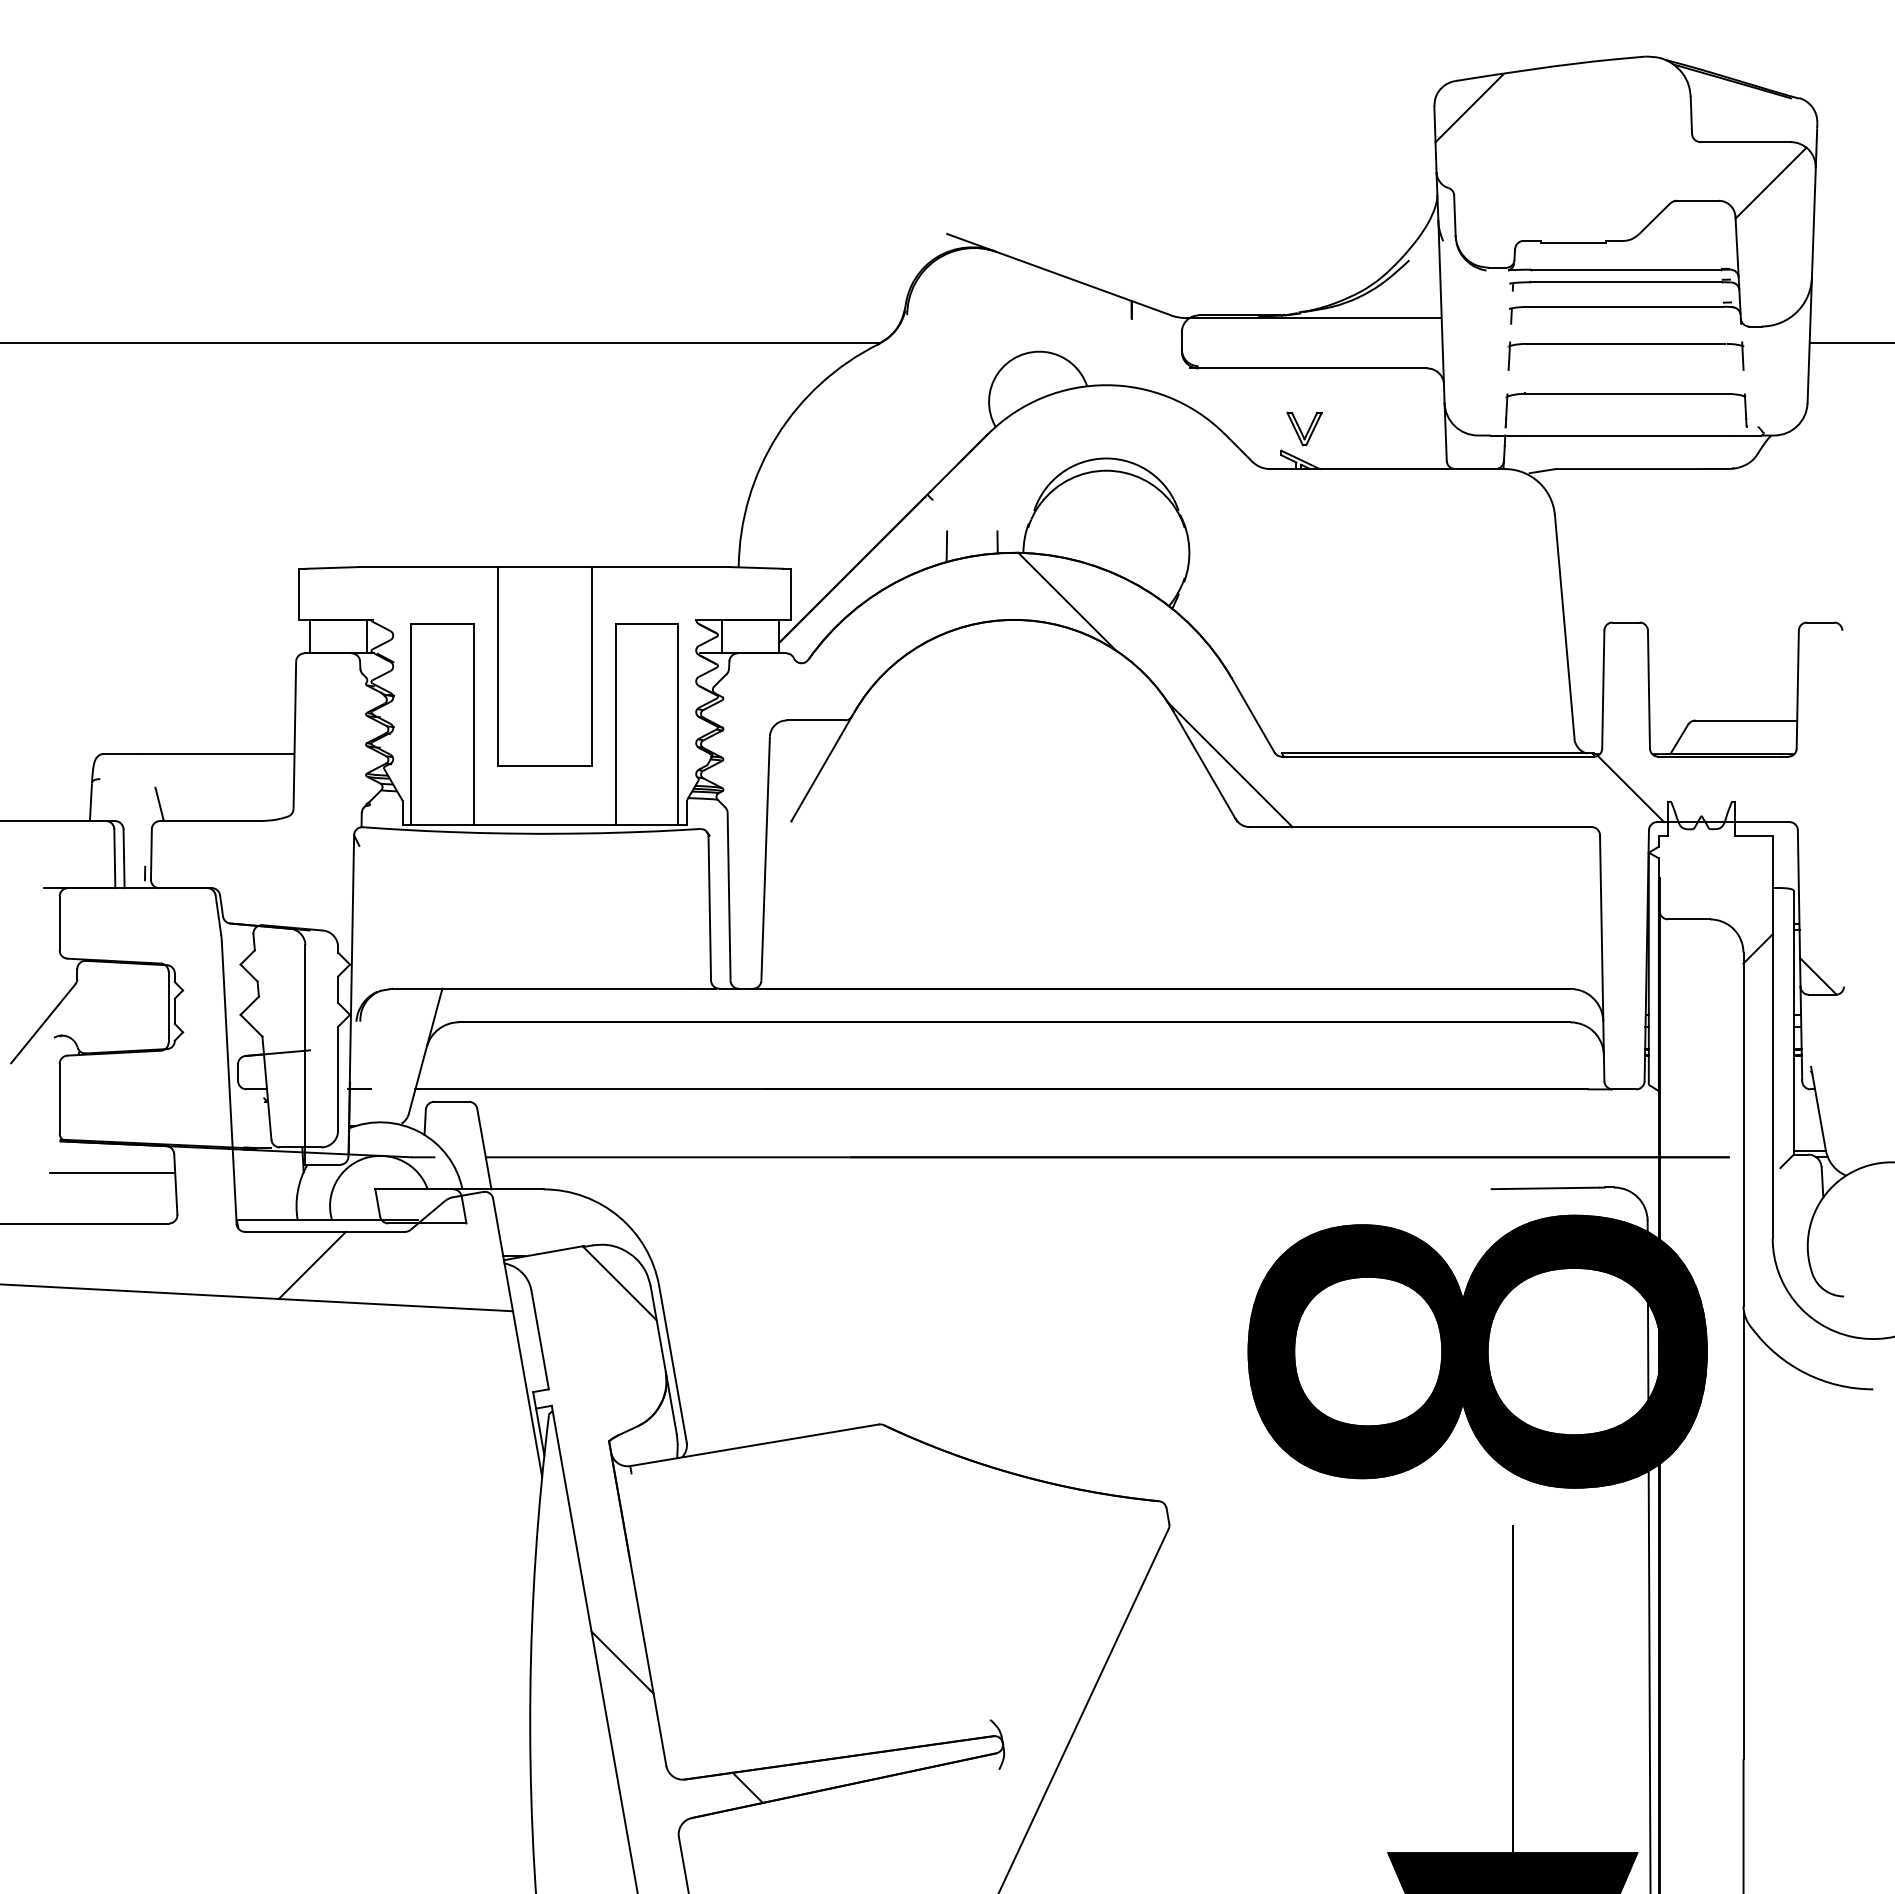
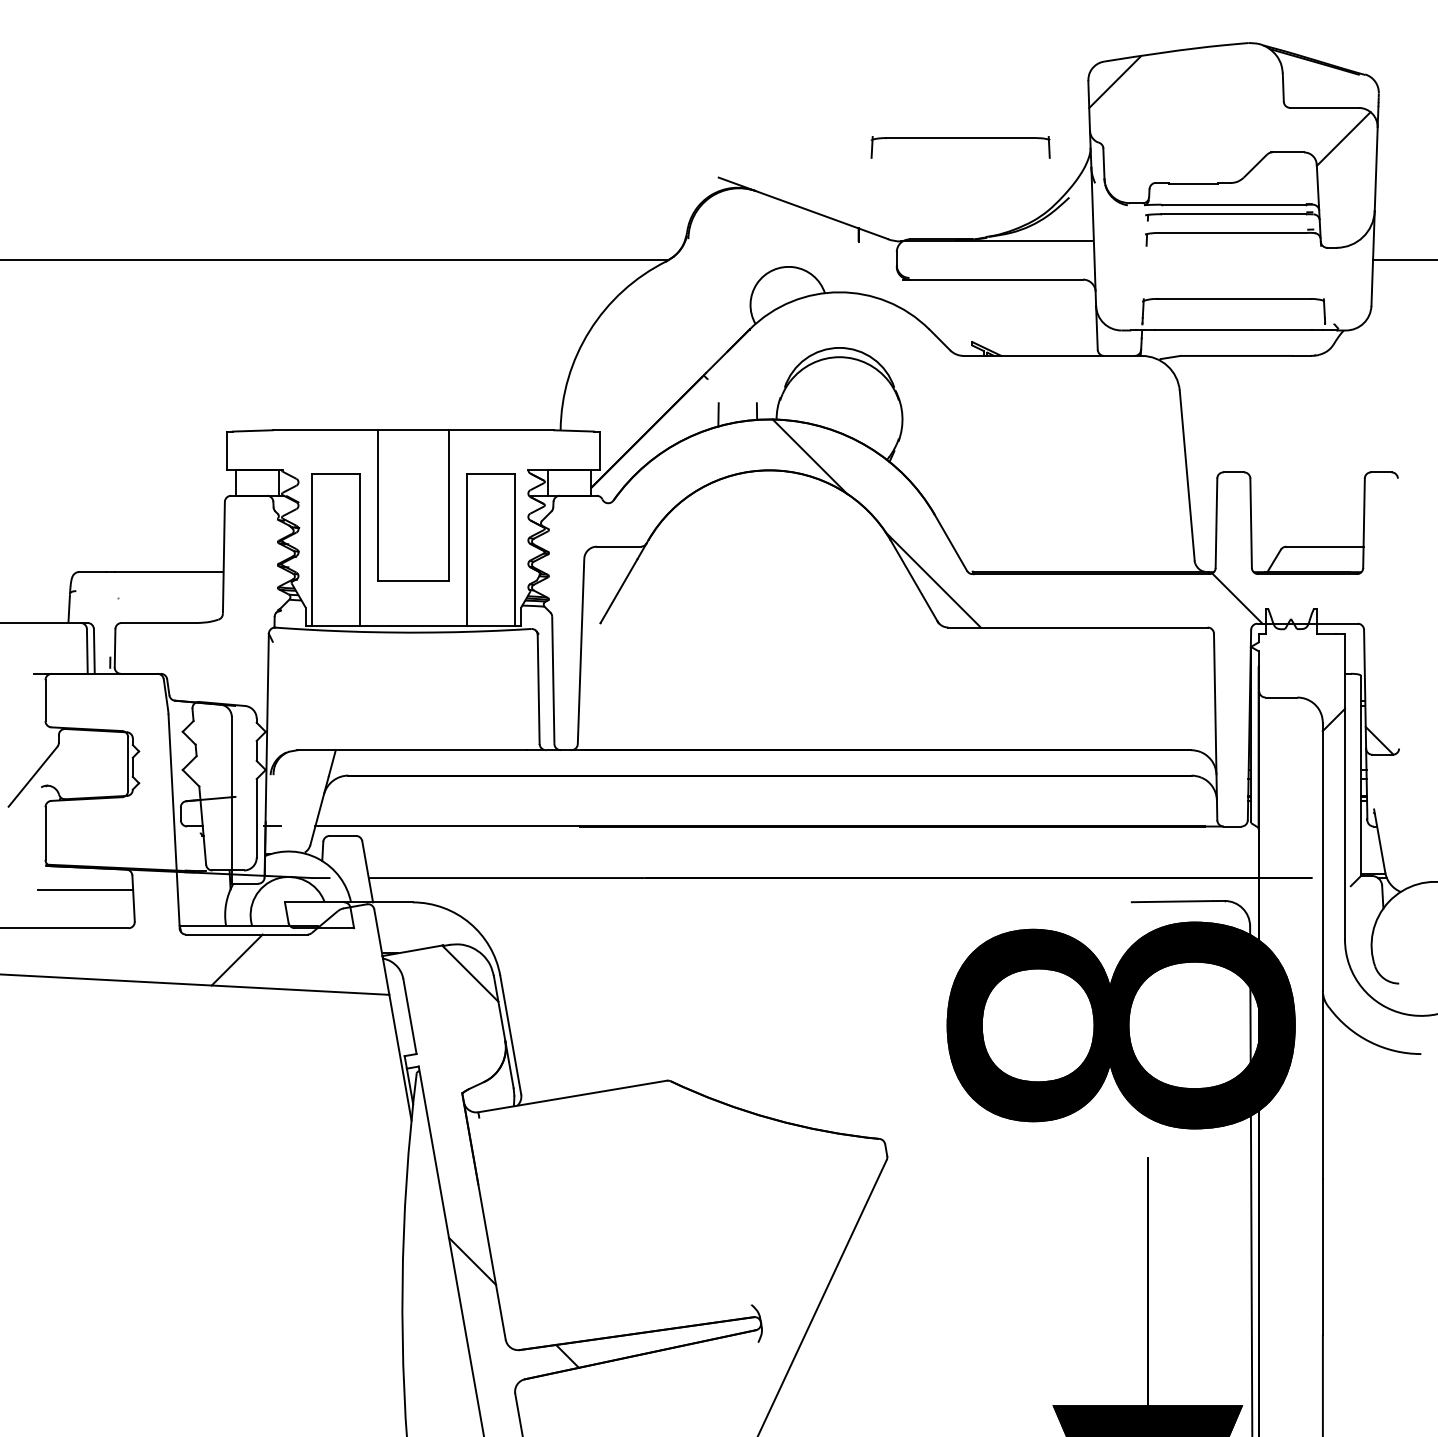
part: (1625, 344) -> (960, 138), moved
part: (1304, 428) -> (989, 325), removed
line: (159, 804) -> (121, 610), removed

